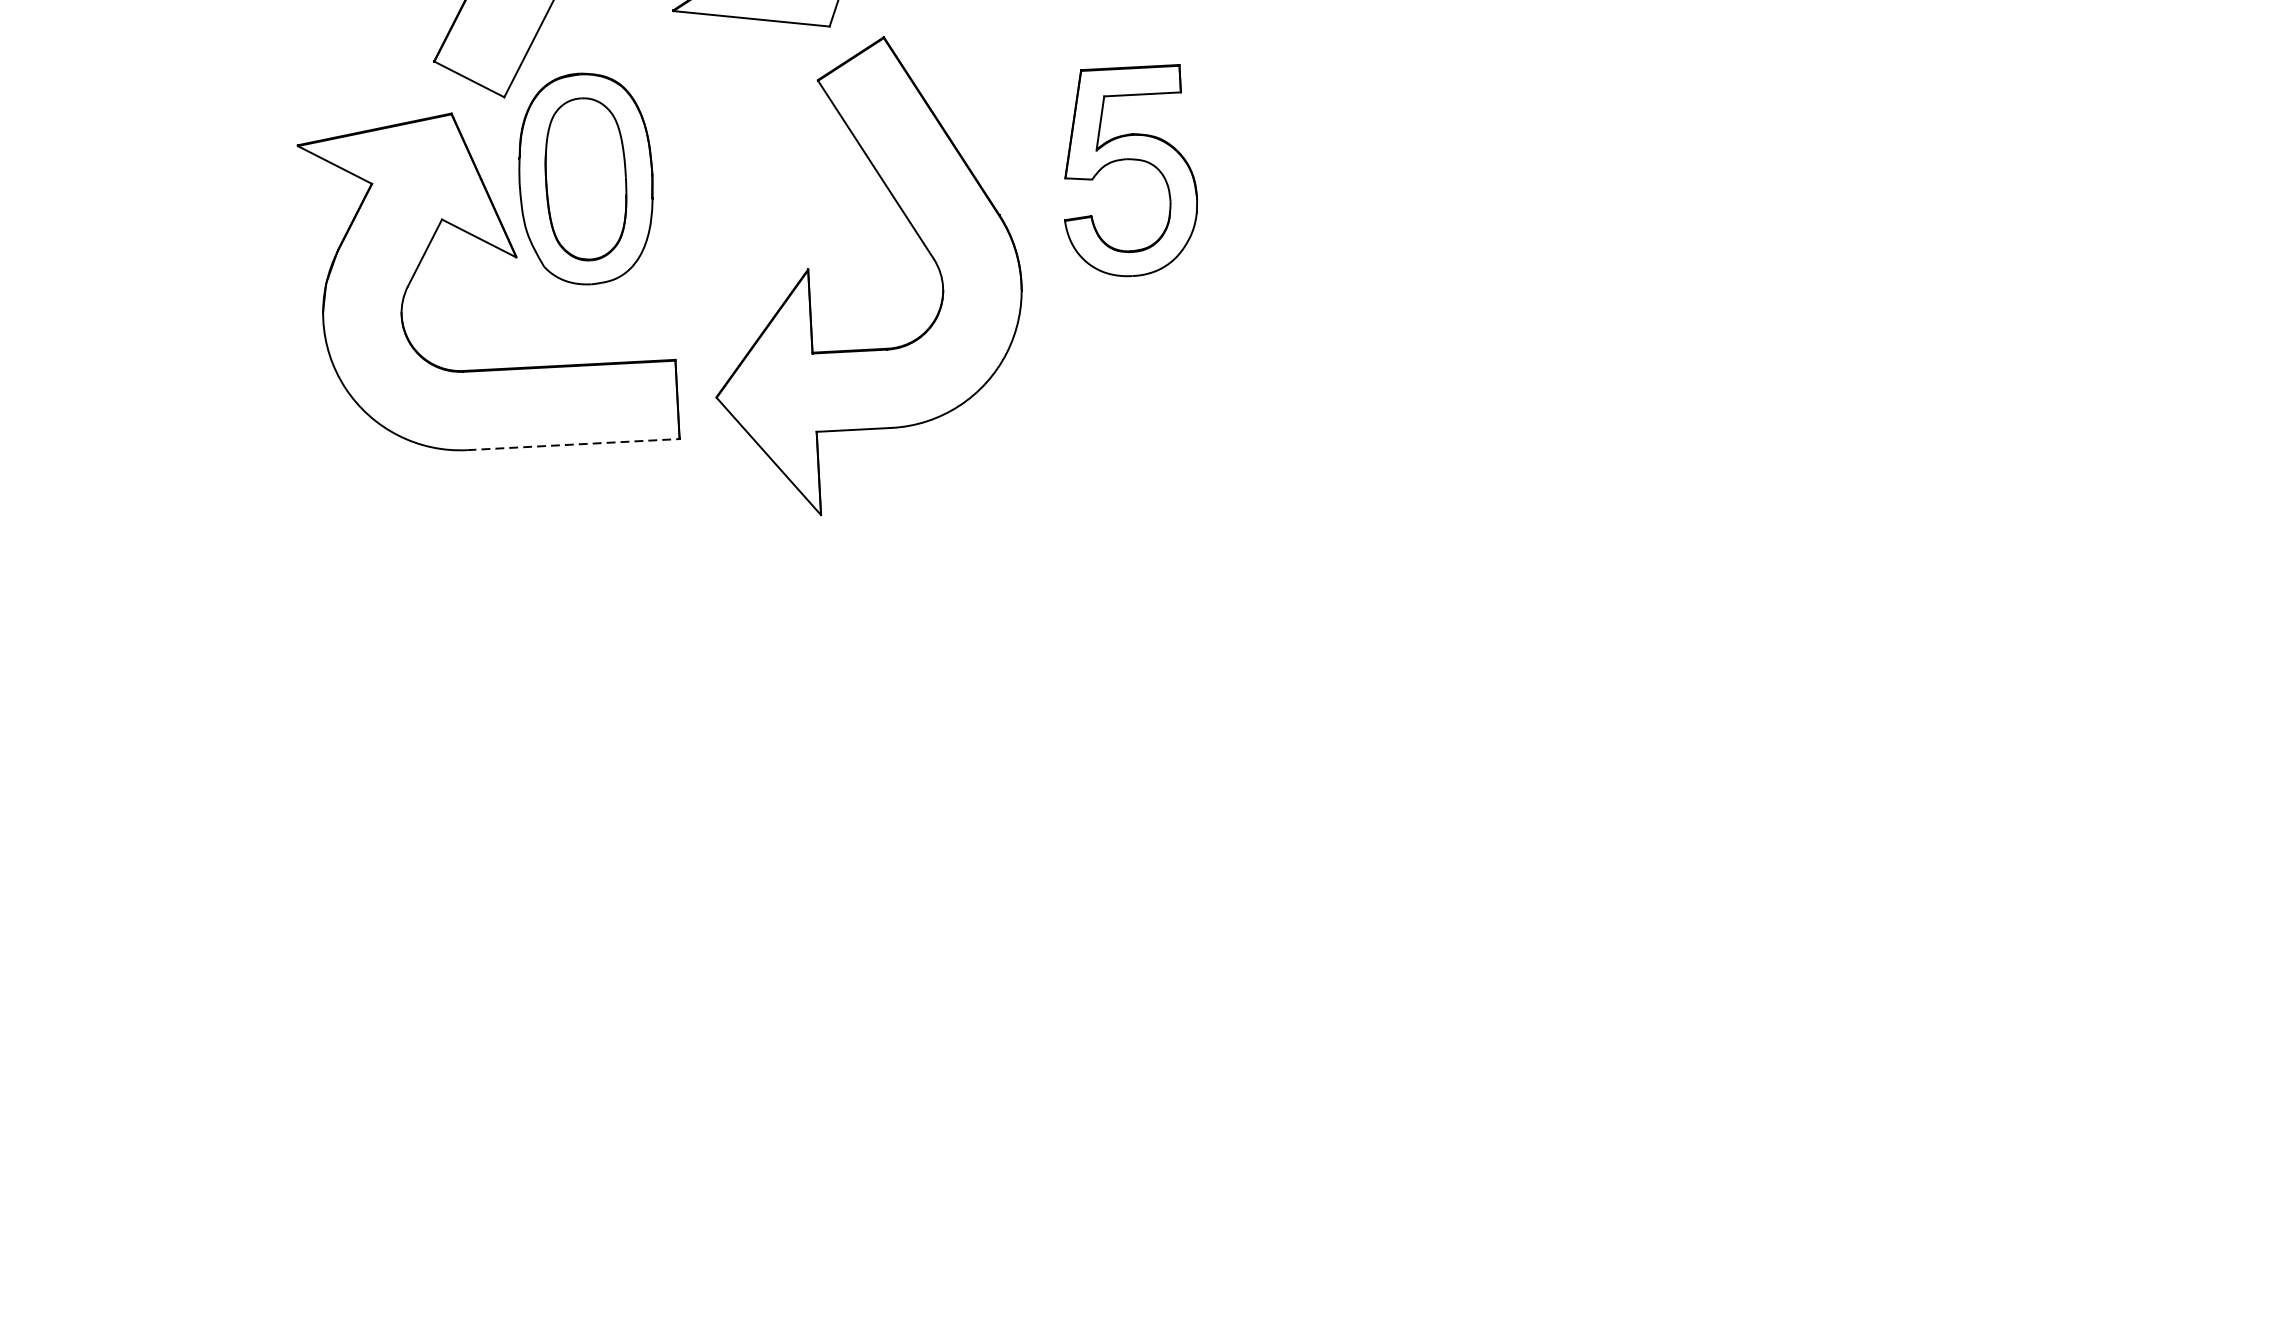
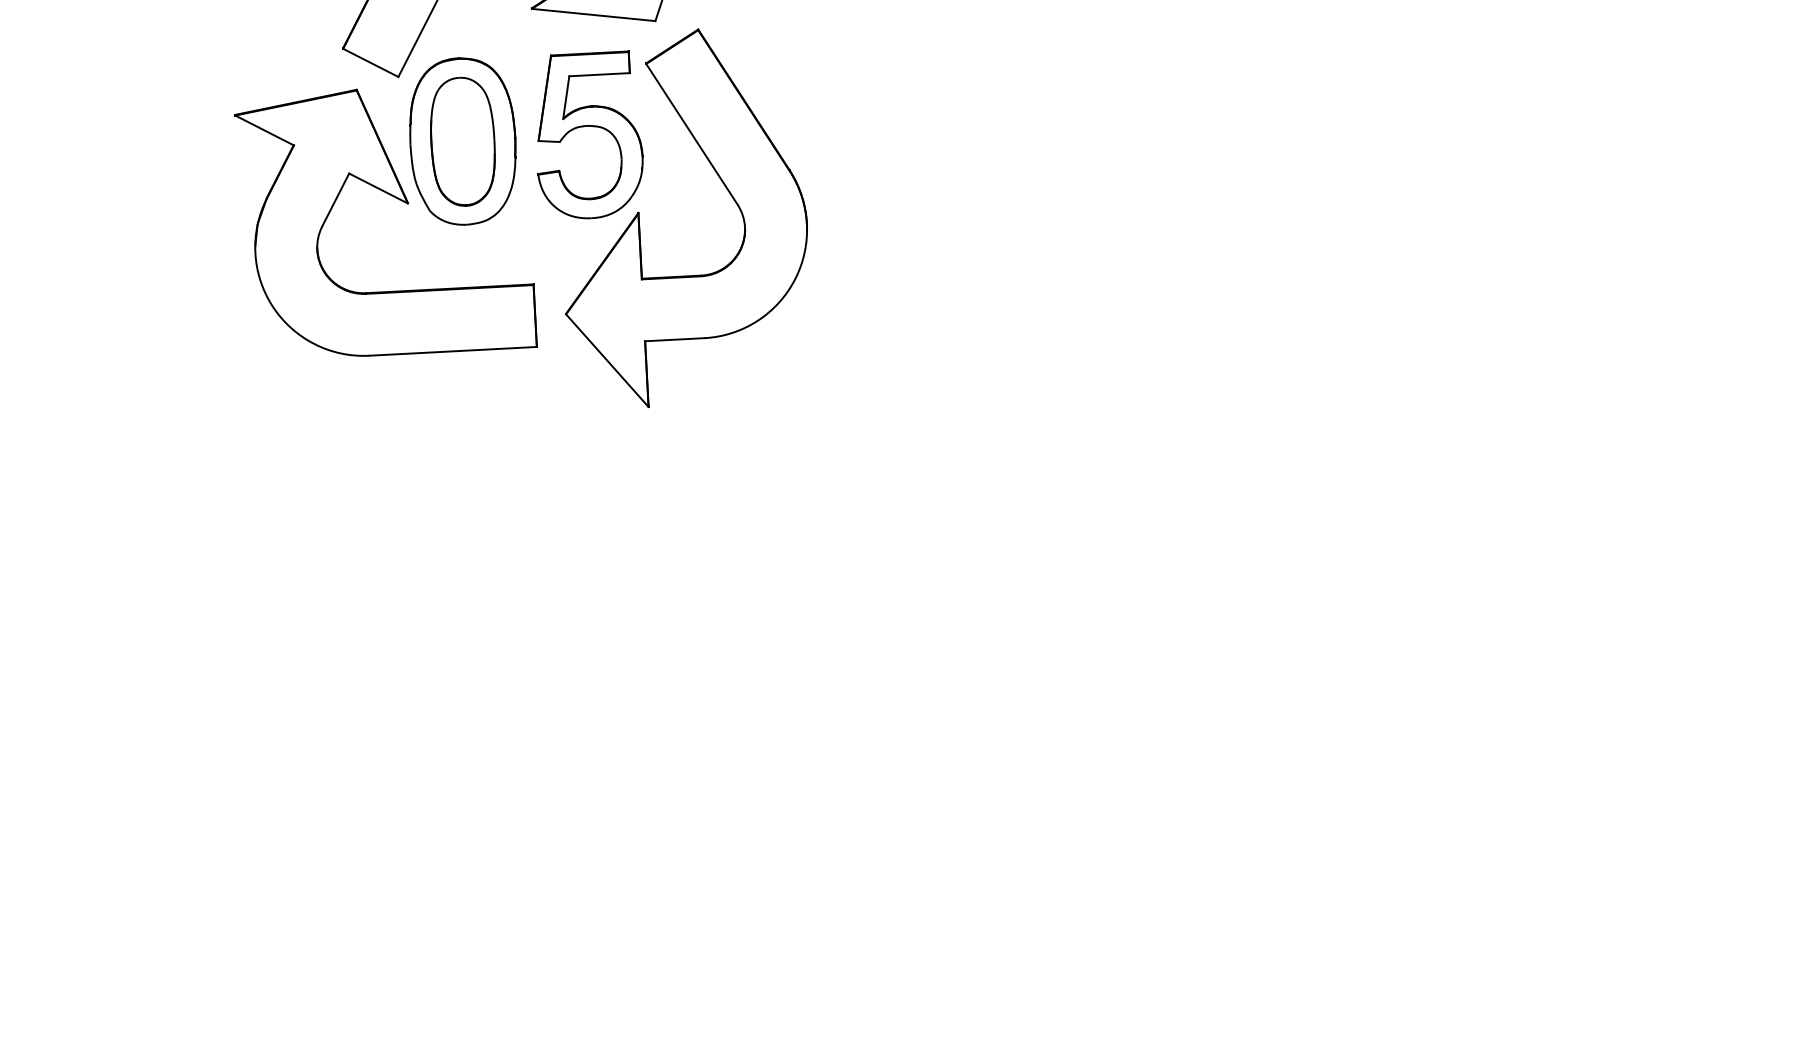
part: (1134, 161) -> (593, 127), moved
line: (574, 444) -> (453, 351), dashed -> solid

